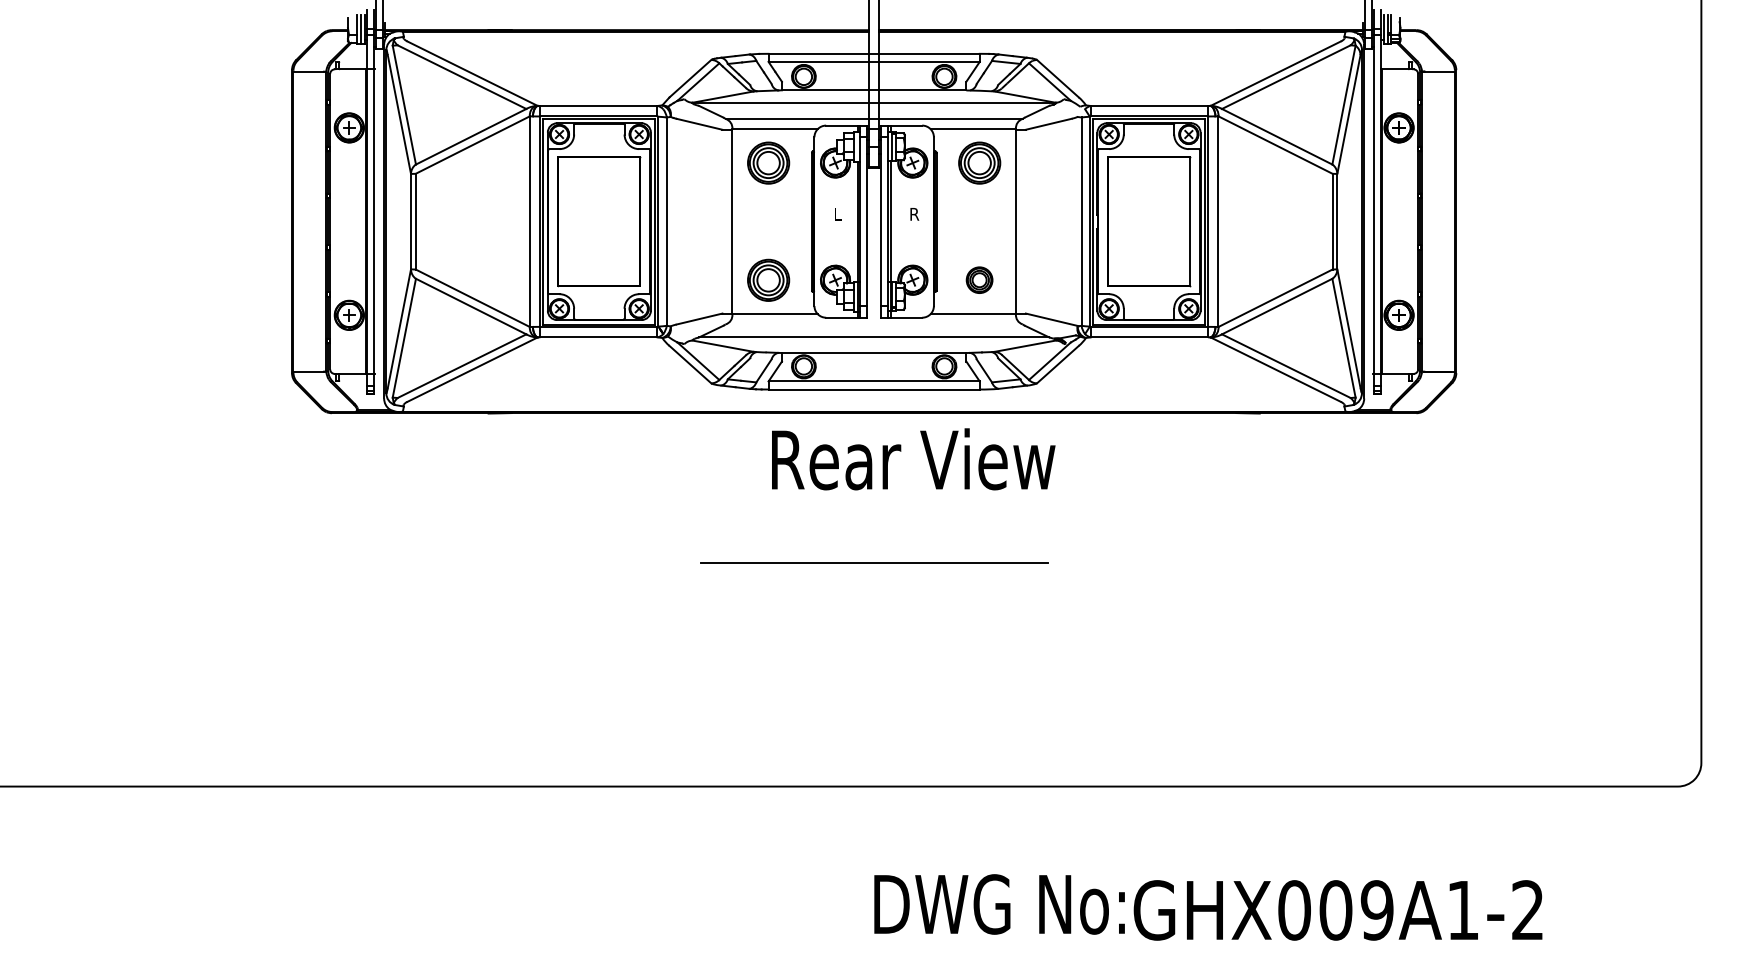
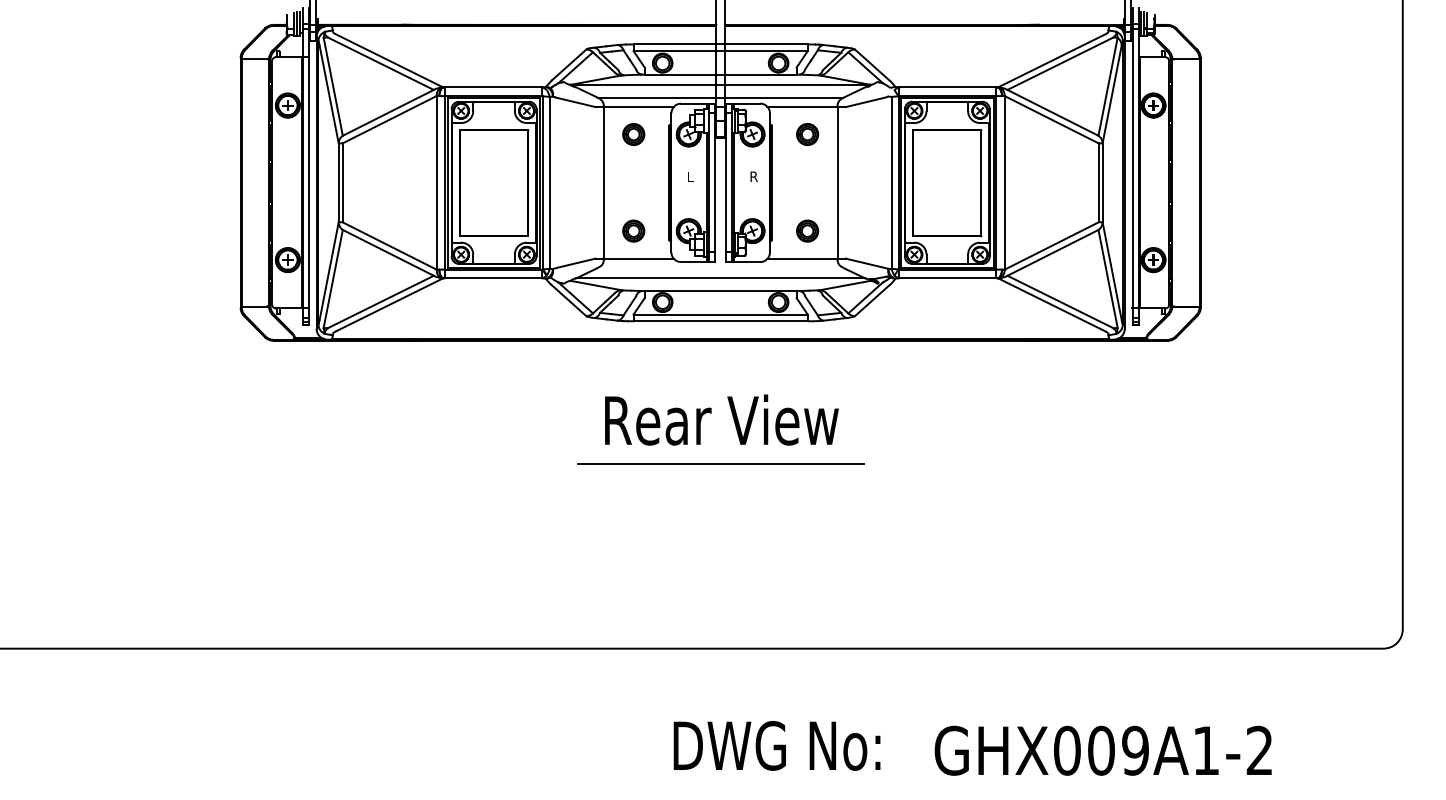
part: (768, 162) -> (633, 134), size x0.62
part: (979, 162) -> (807, 134), size x0.62
part: (768, 279) -> (633, 230), size x0.62
text: (913, 459) -> (721, 420), moved
text: (999, 904) -> (777, 745), moved

